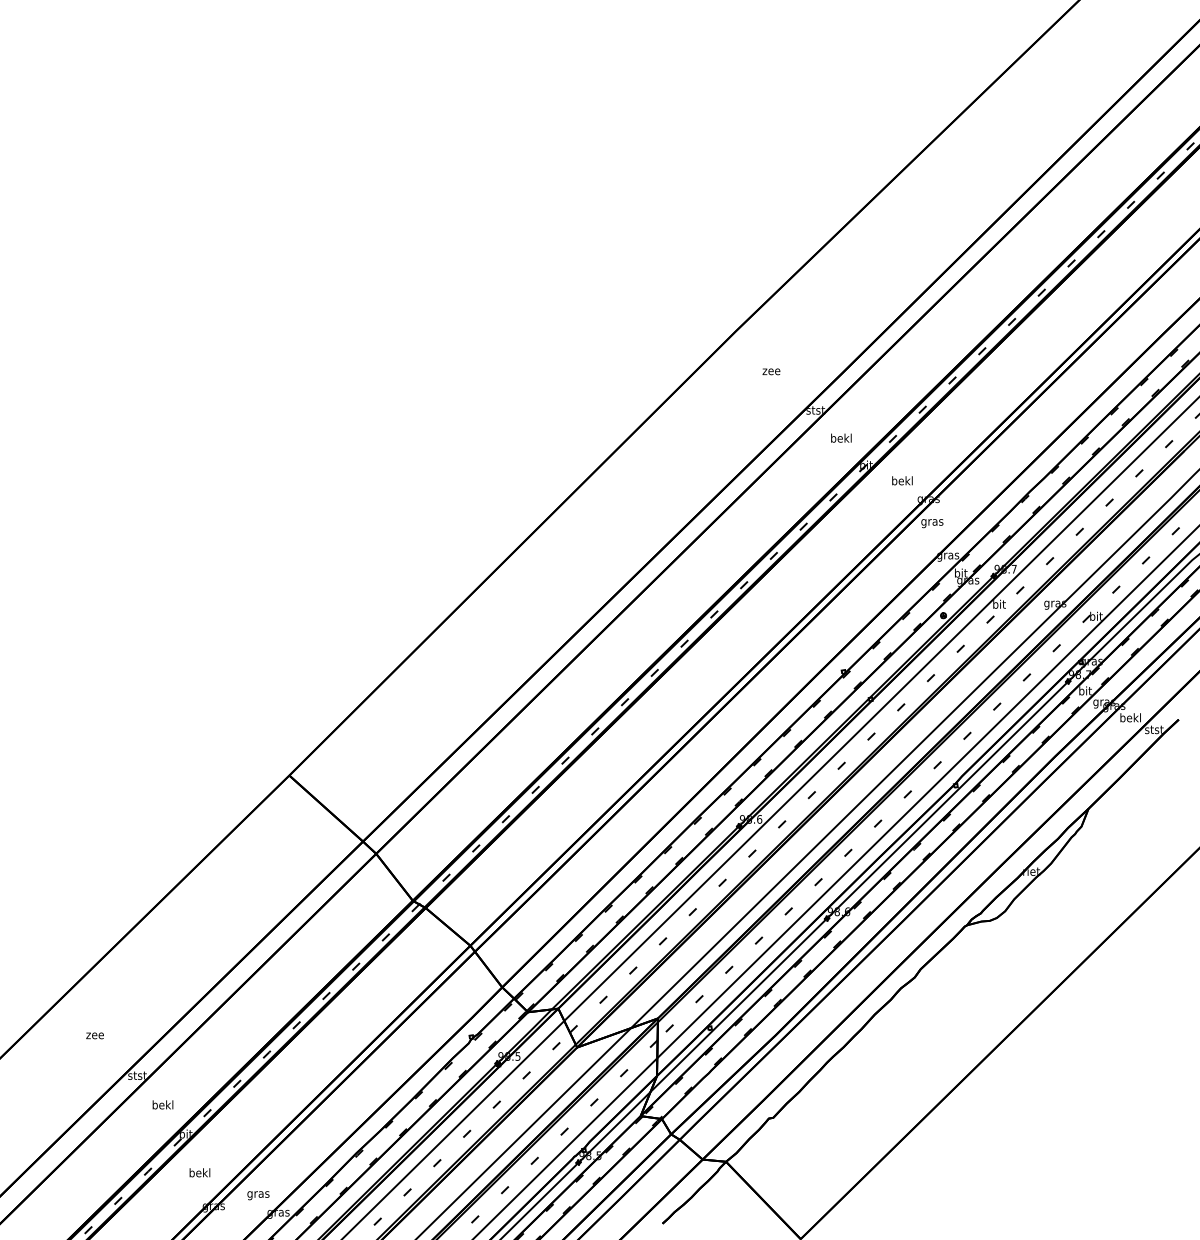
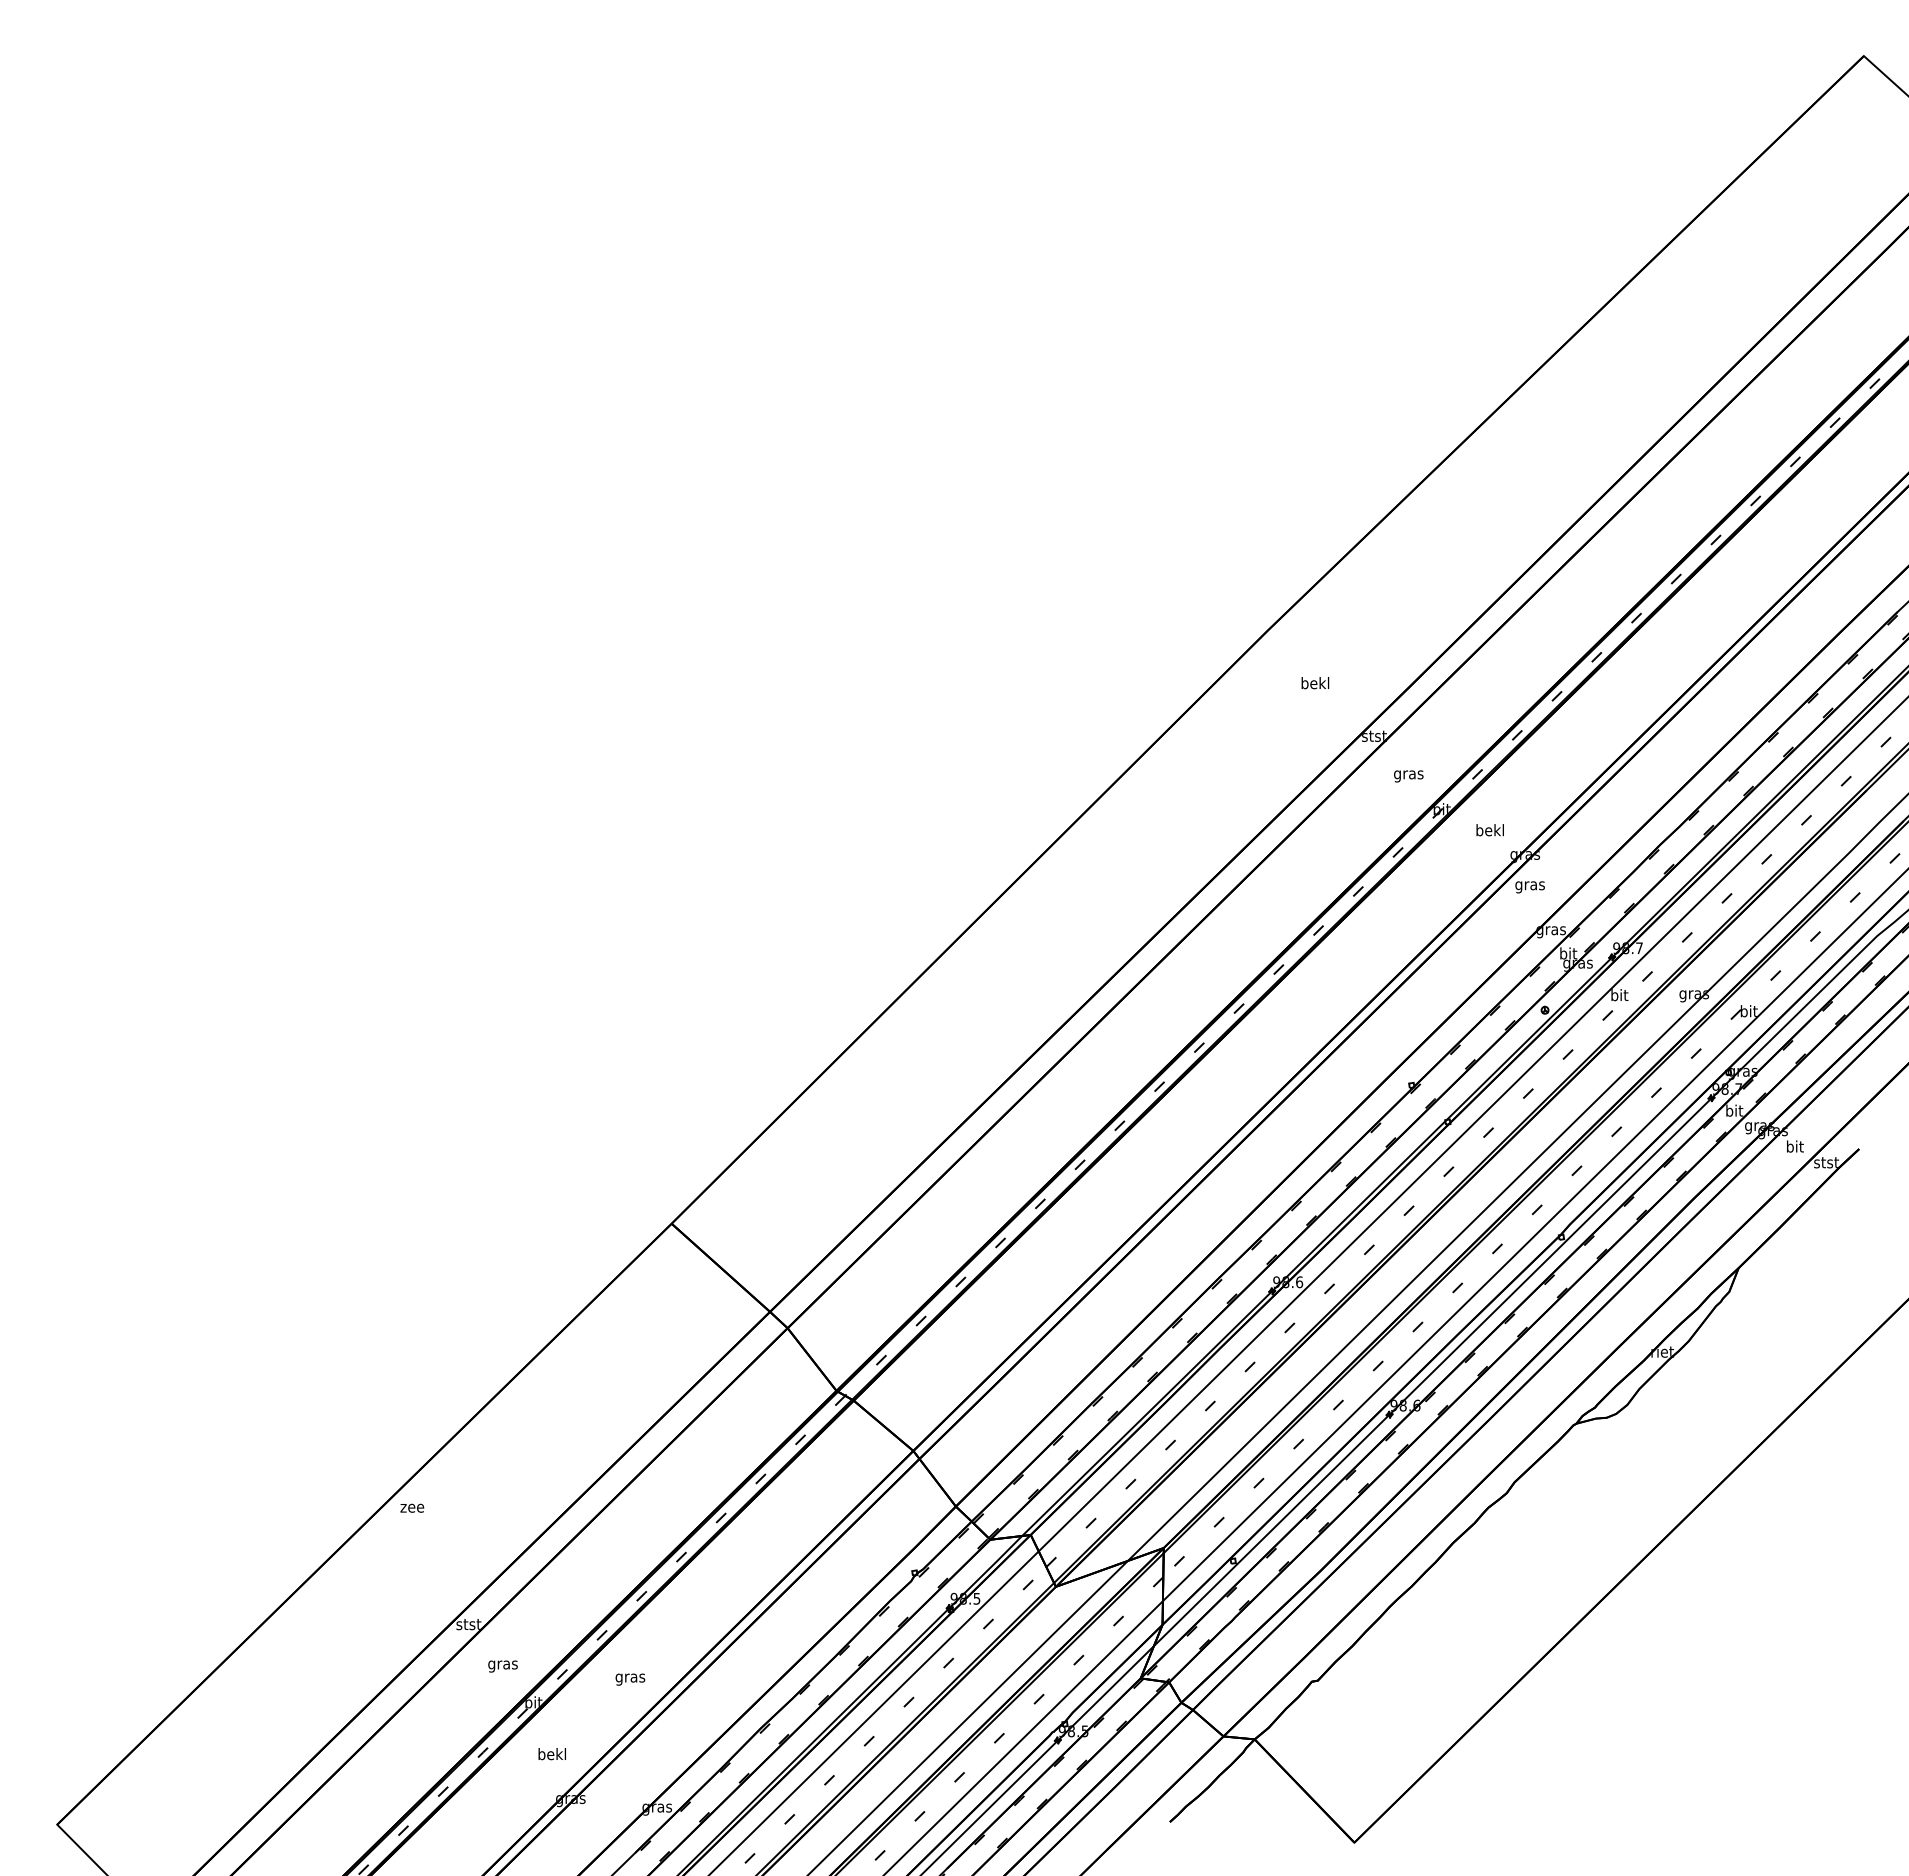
text: (771, 370) -> (1315, 683), zee -> bekl
text: (841, 439) -> (1408, 774), bekl -> gras
text: (1130, 717) -> (1794, 1146), bekl -> bit
text: (95, 1035) -> (412, 1507), moved
text: (162, 1105) -> (502, 1664), bekl -> gras
text: (258, 1195) -> (630, 1679), moved

